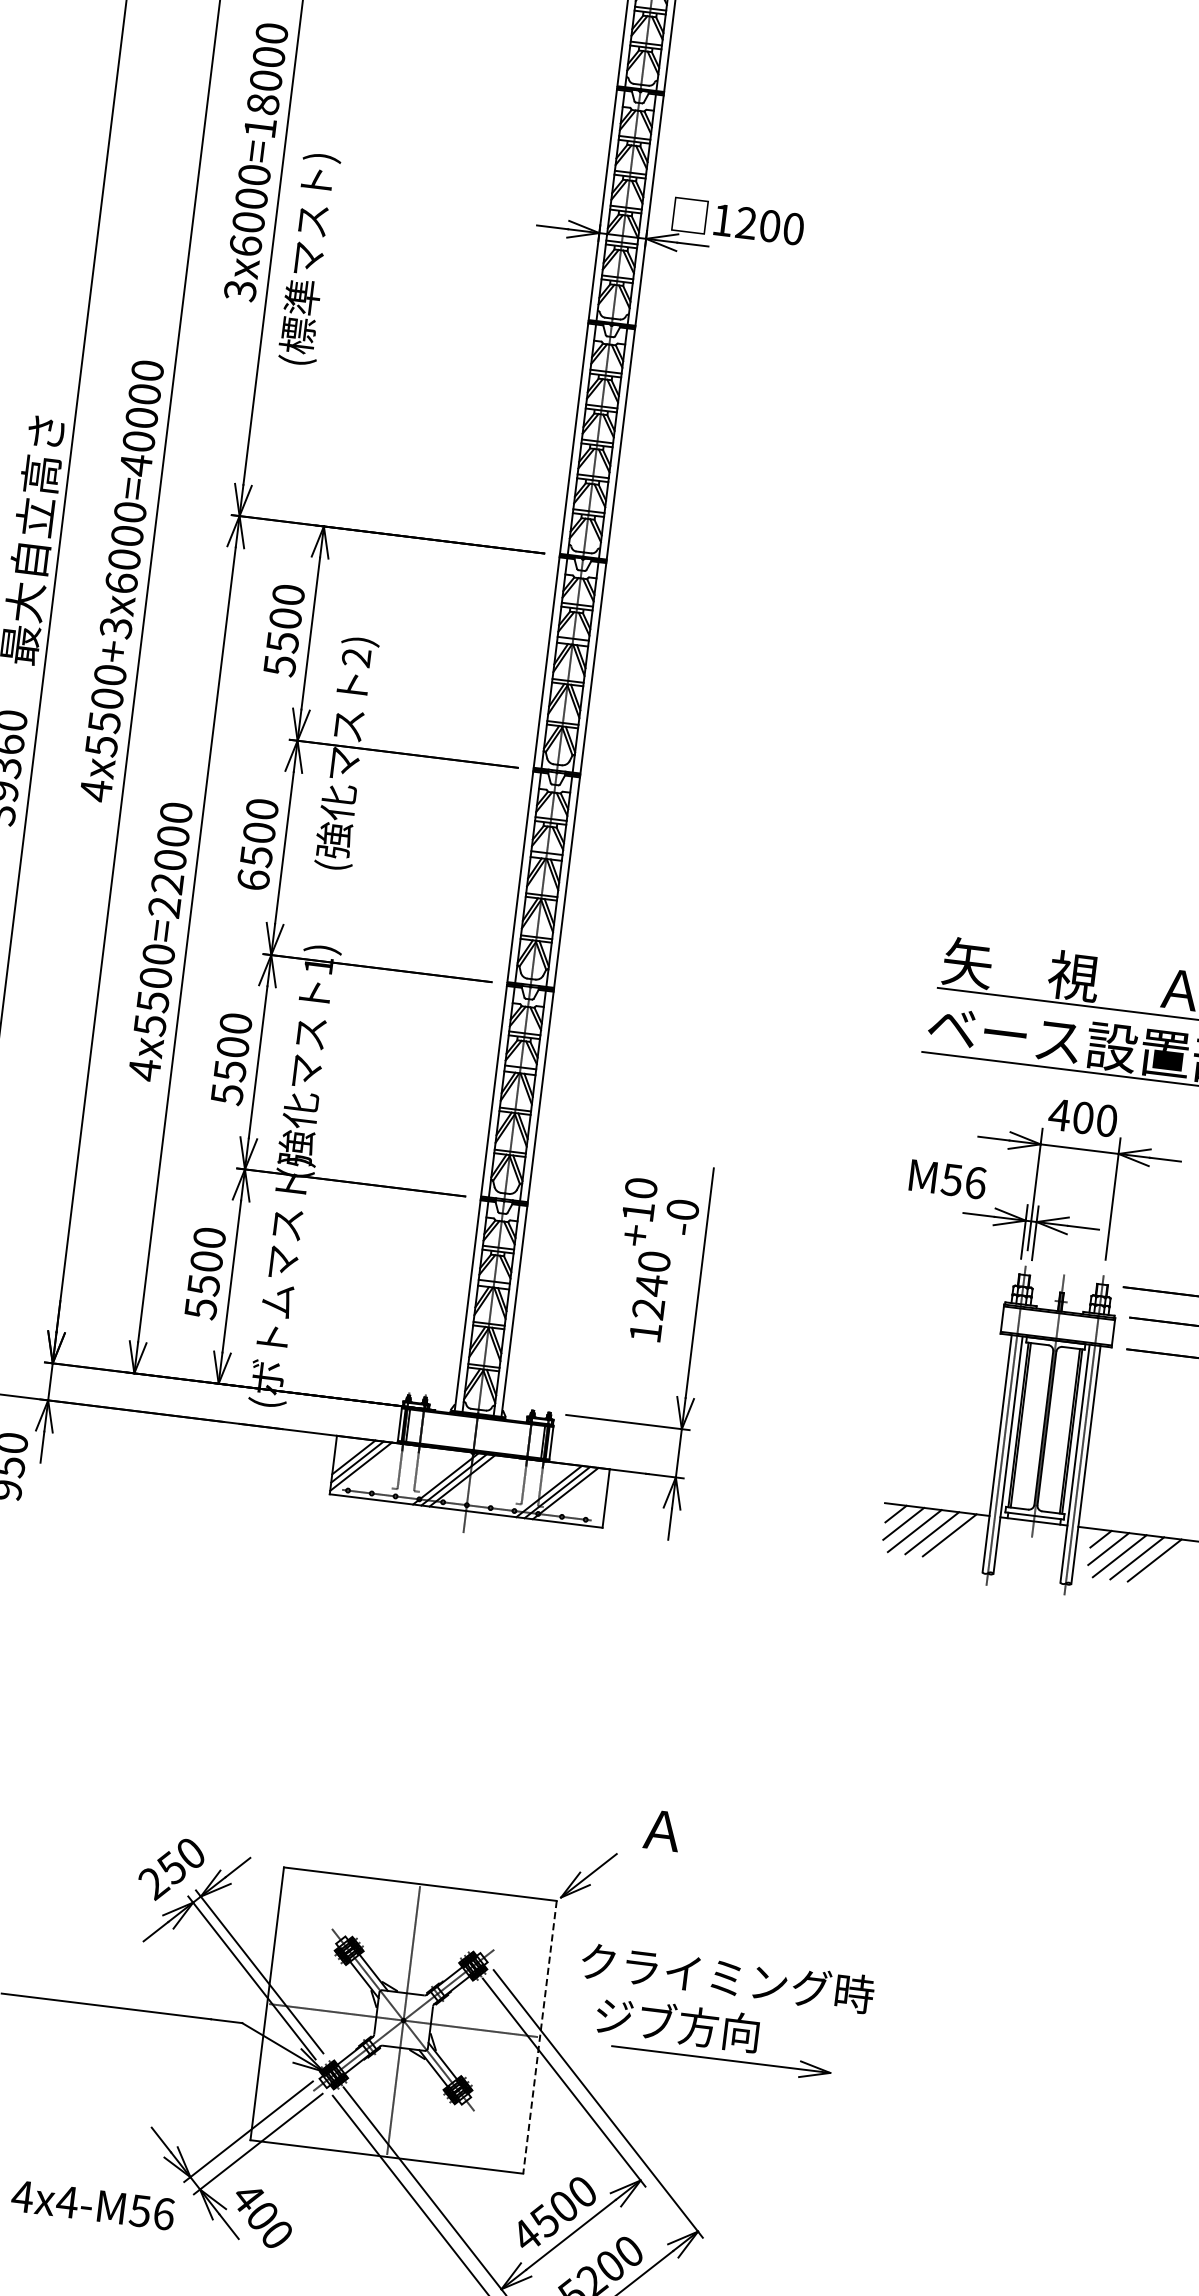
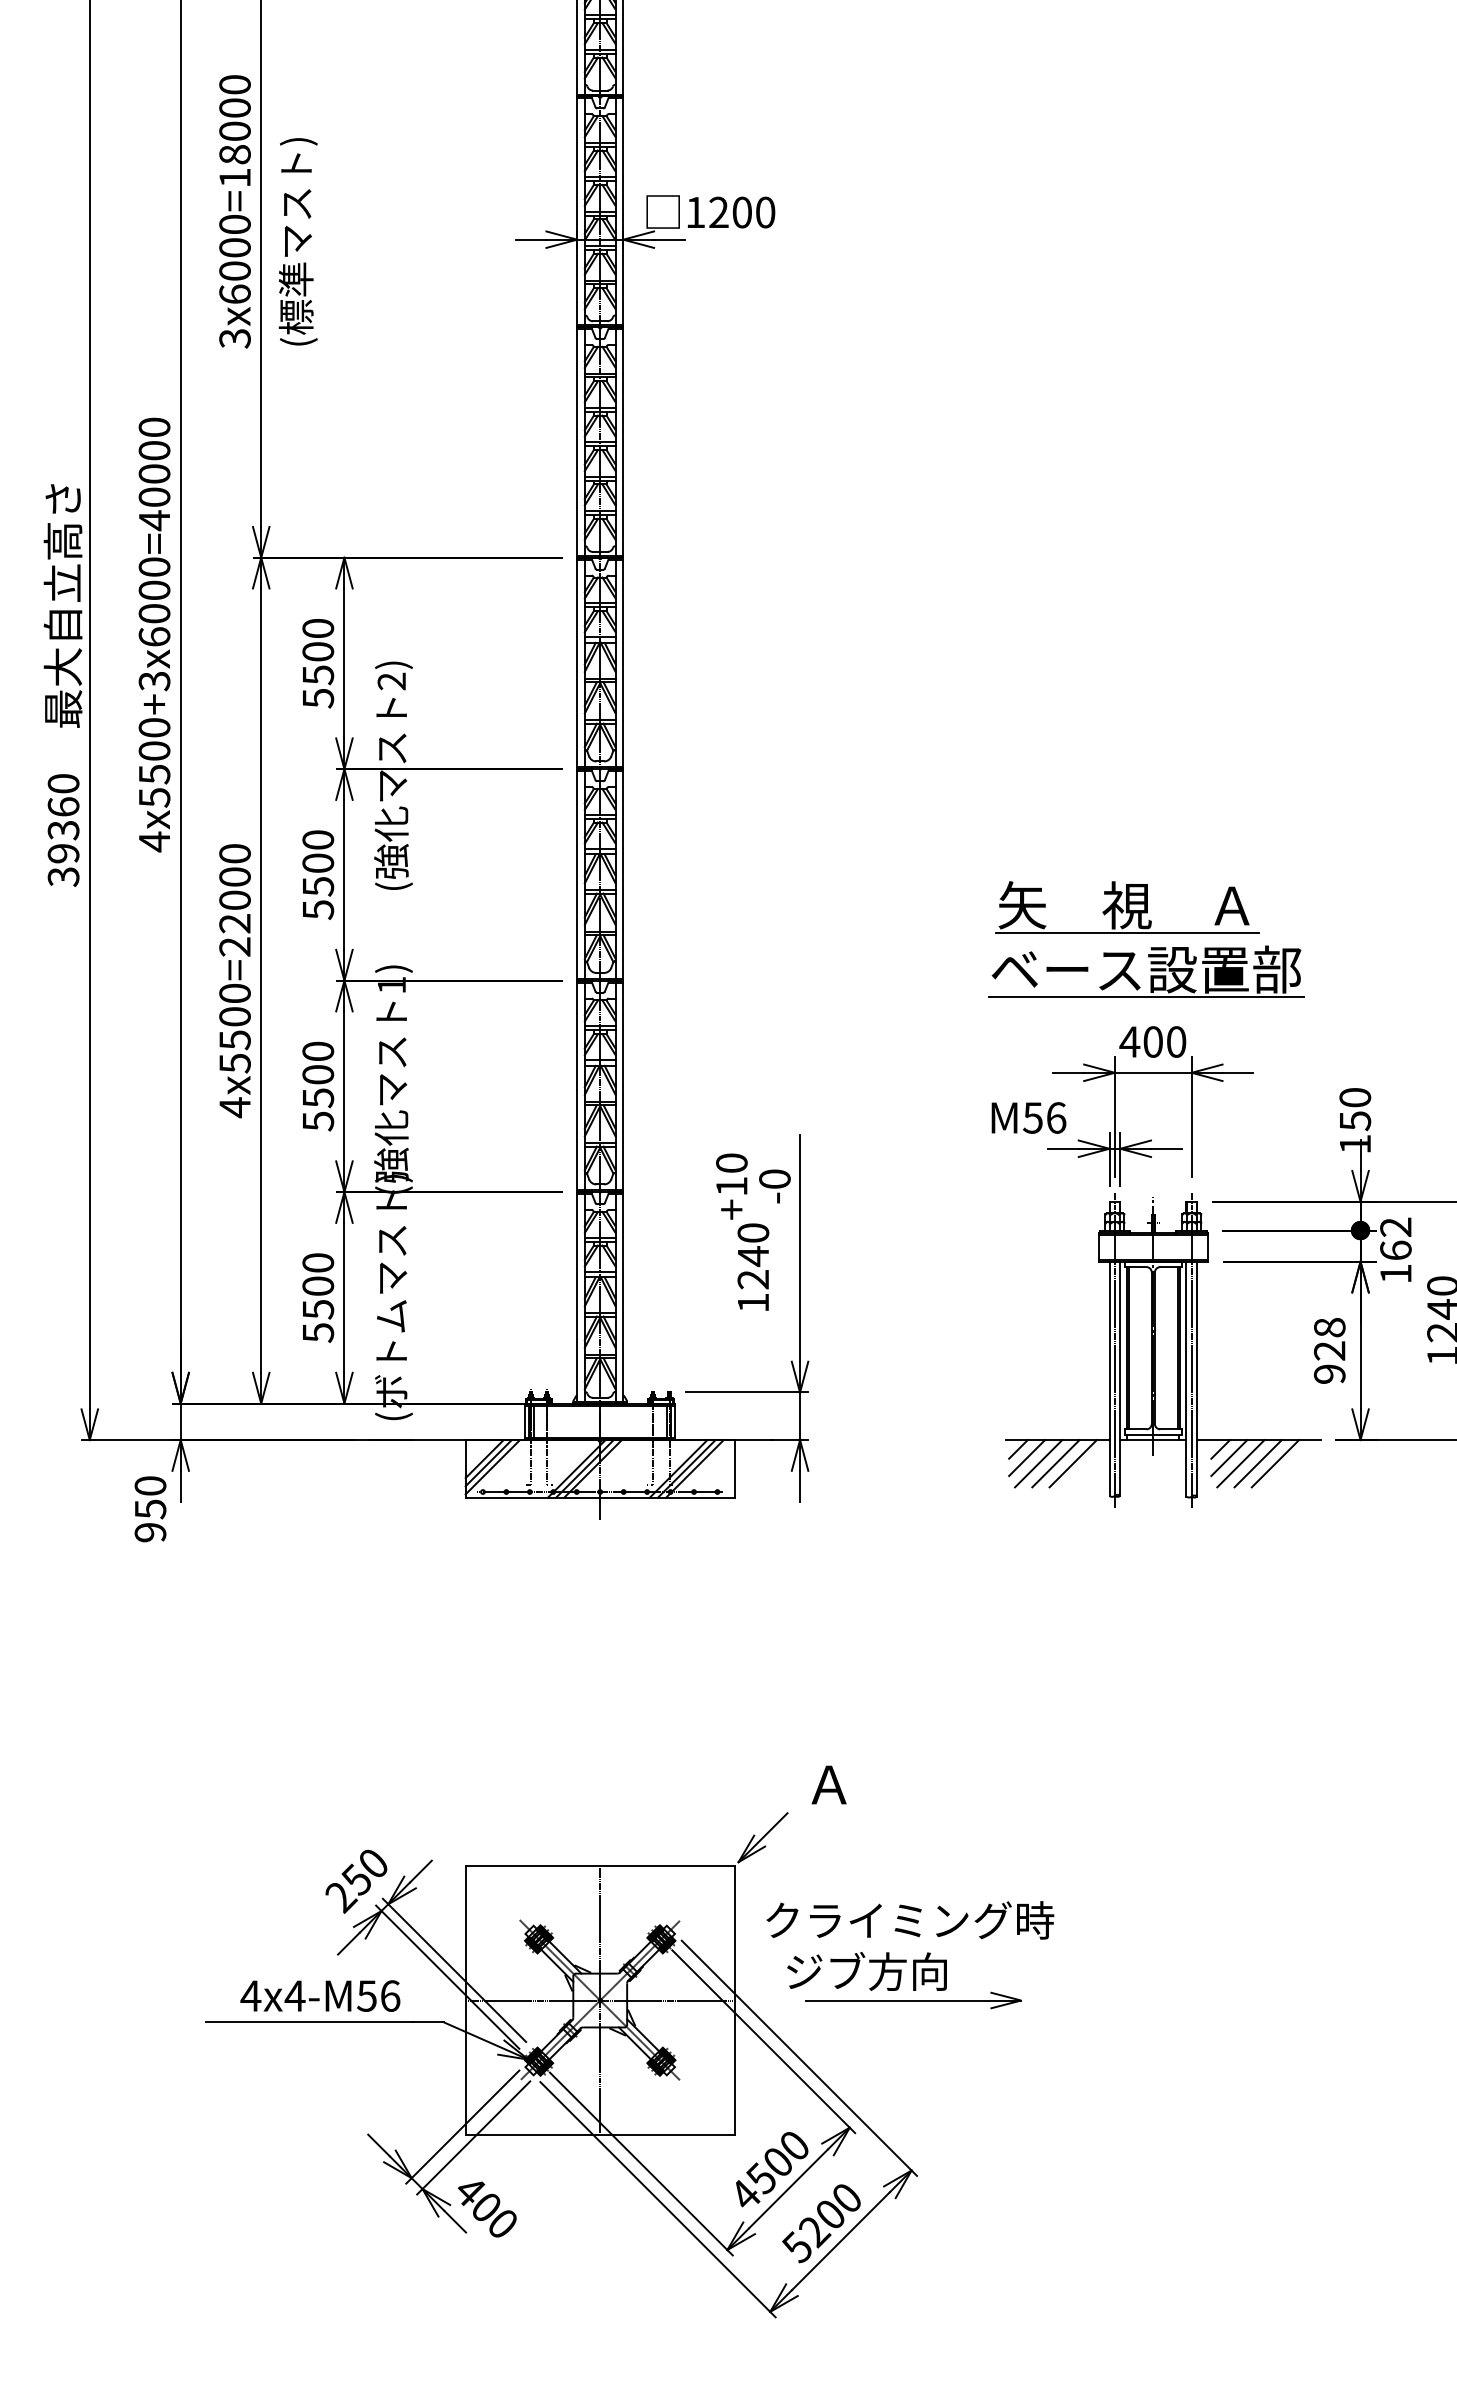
text: (308, 258) -> (297, 241), moved
text: (253, 880) -> (318, 910), 6500 -> 5500
line: (539, 2037) -> (734, 2000), dashed -> solid
text: (93, 2204) -> (320, 1995), moved

